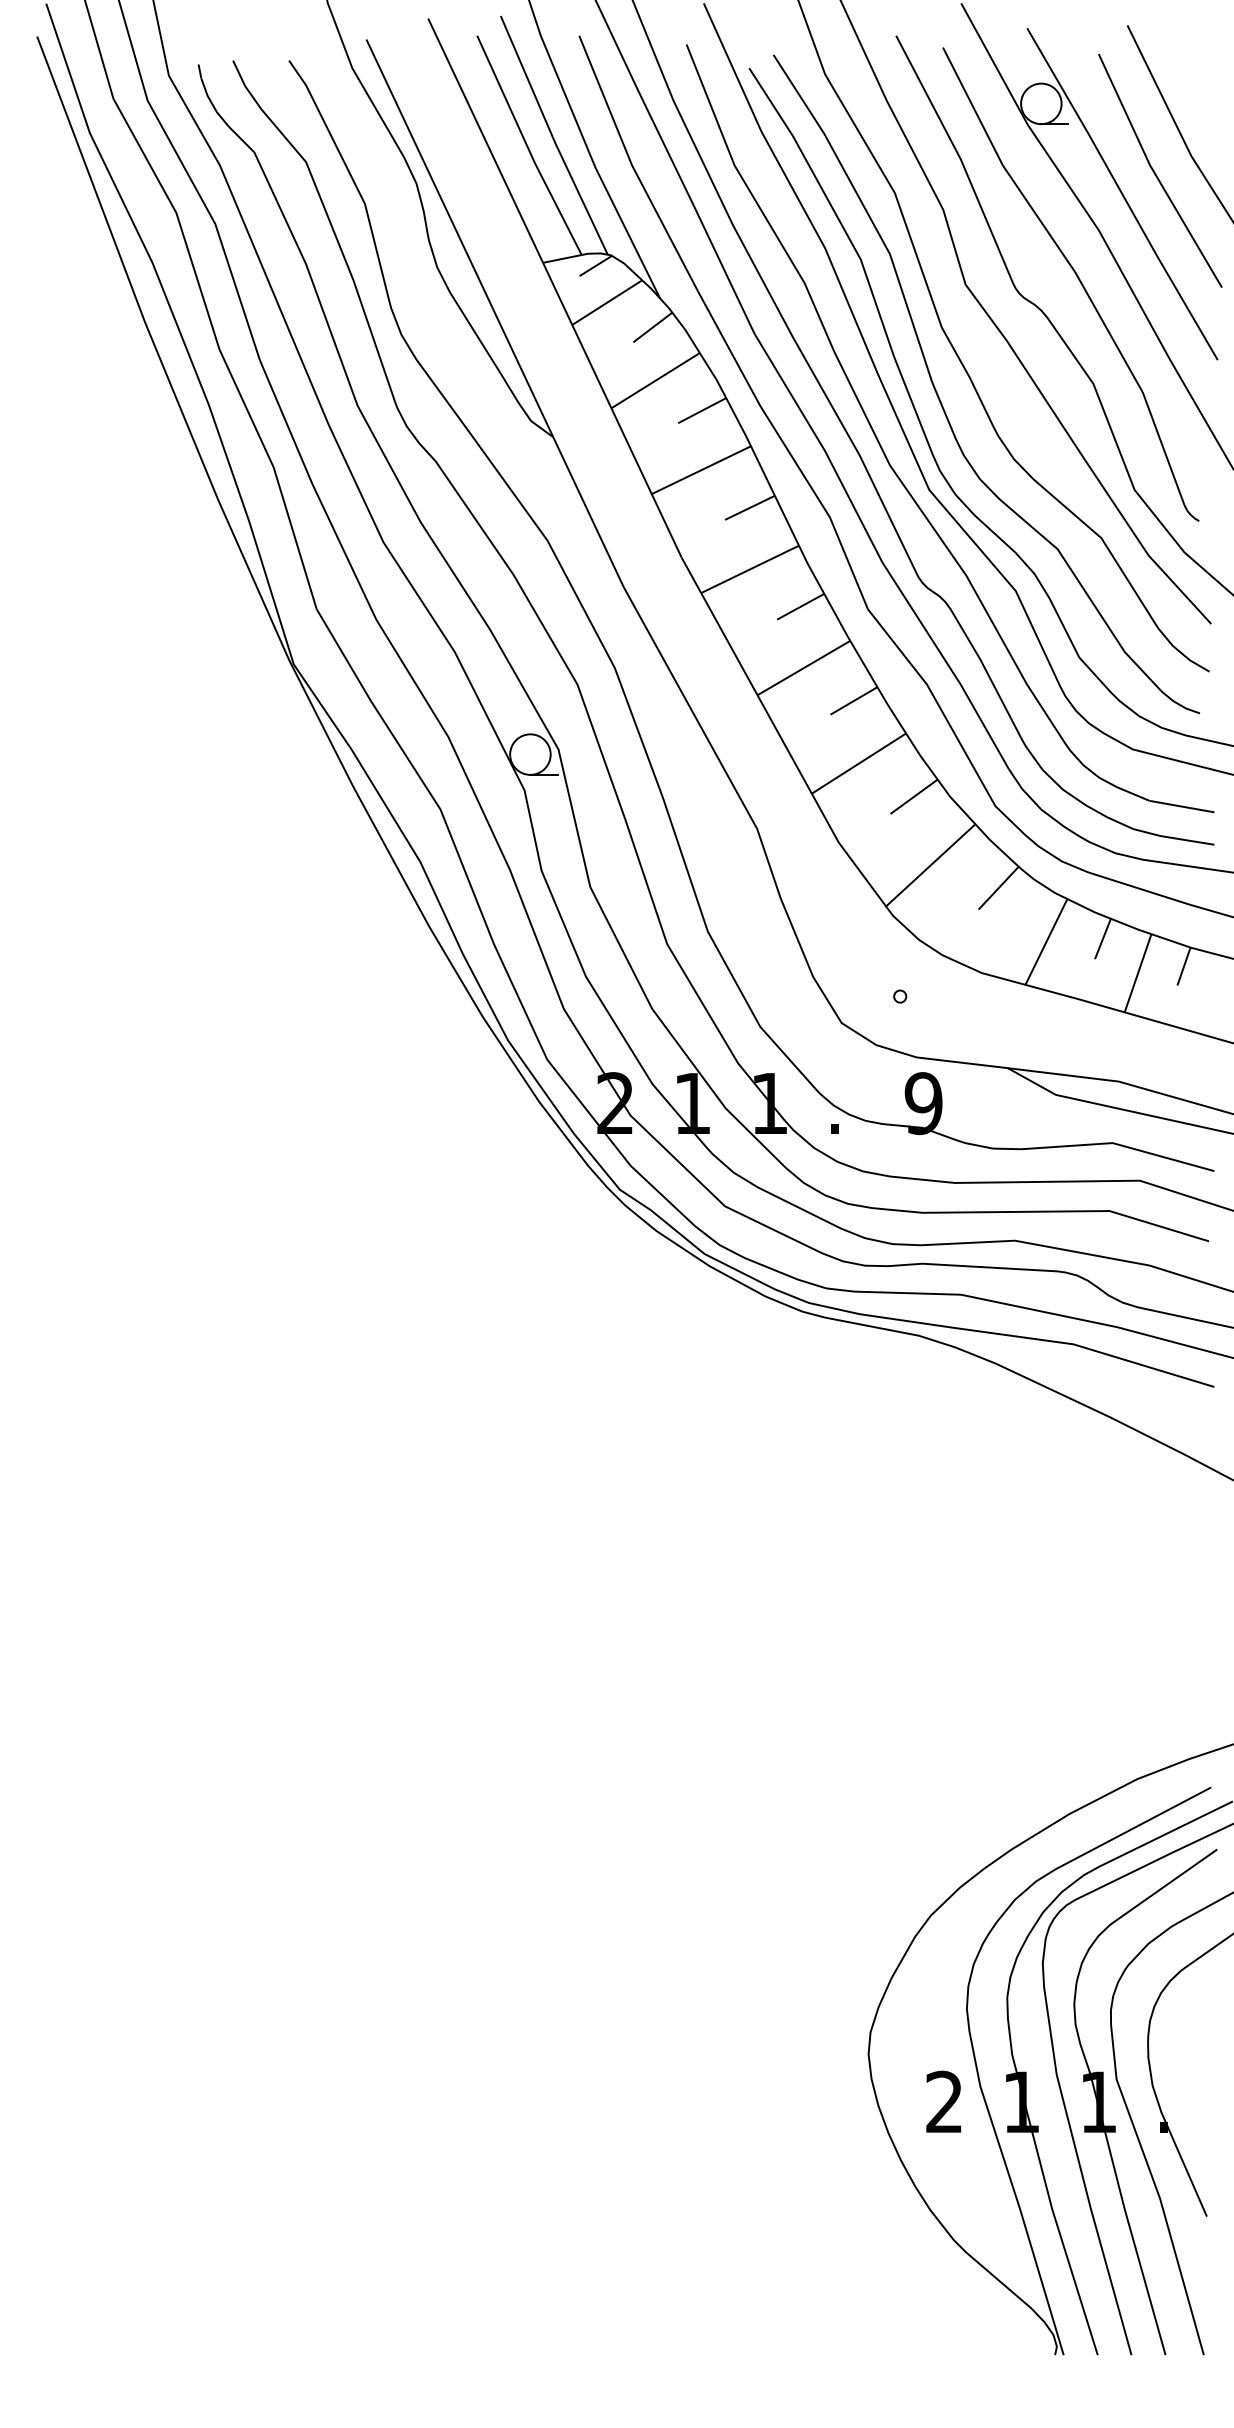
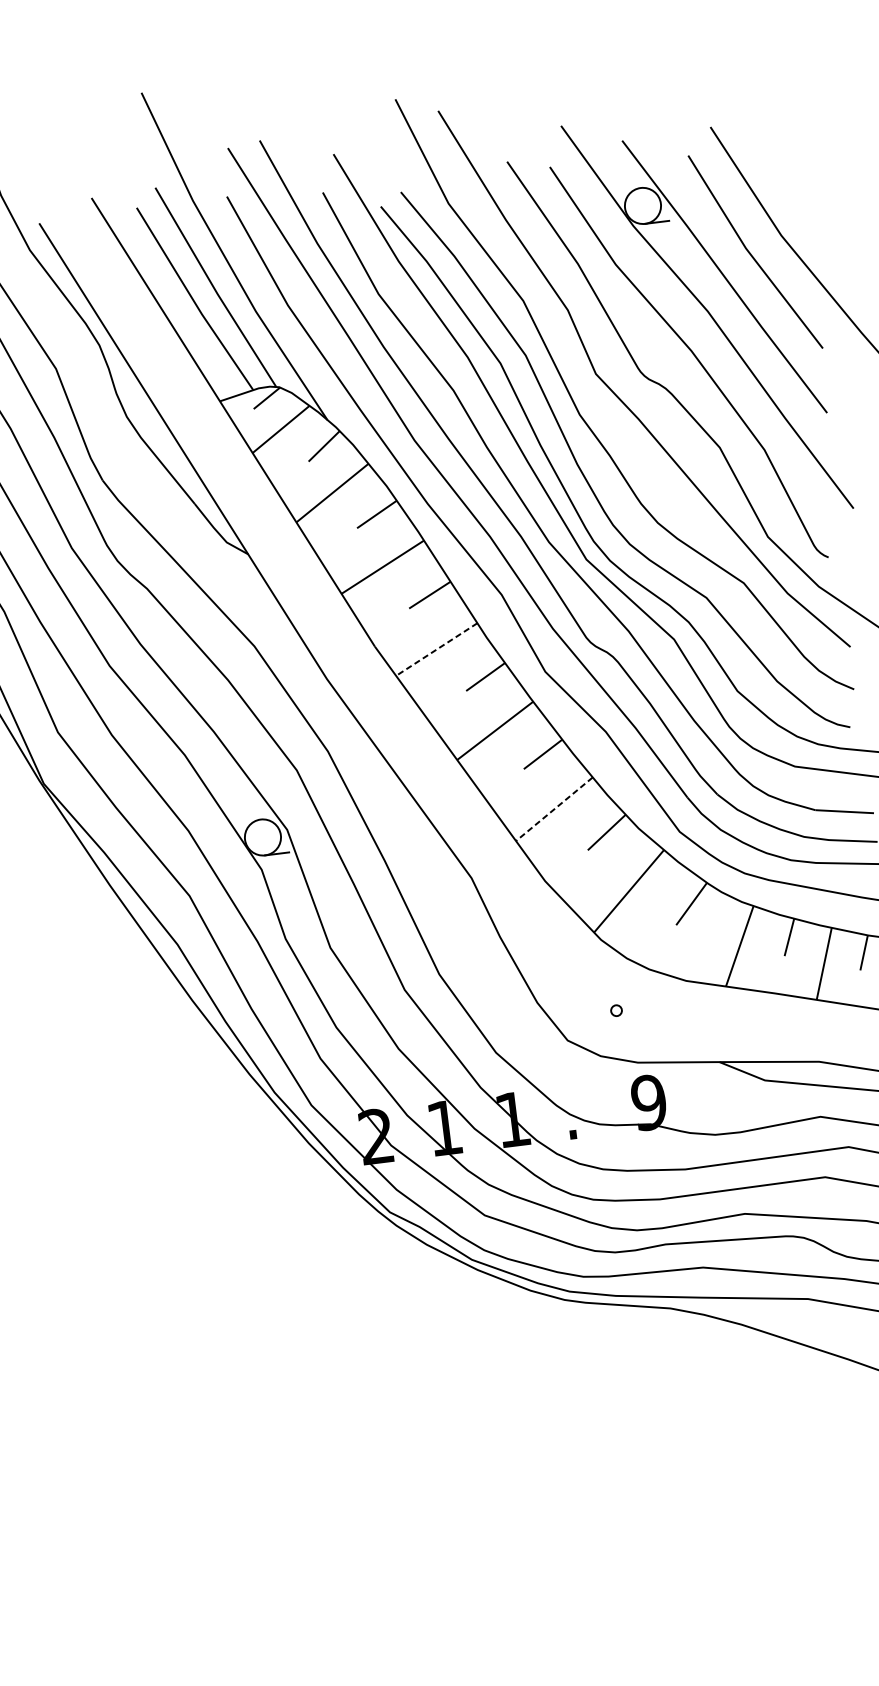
line: (749, 569) -> (436, 649), solid -> dashed
line: (858, 763) -> (553, 809), solid -> dashed

